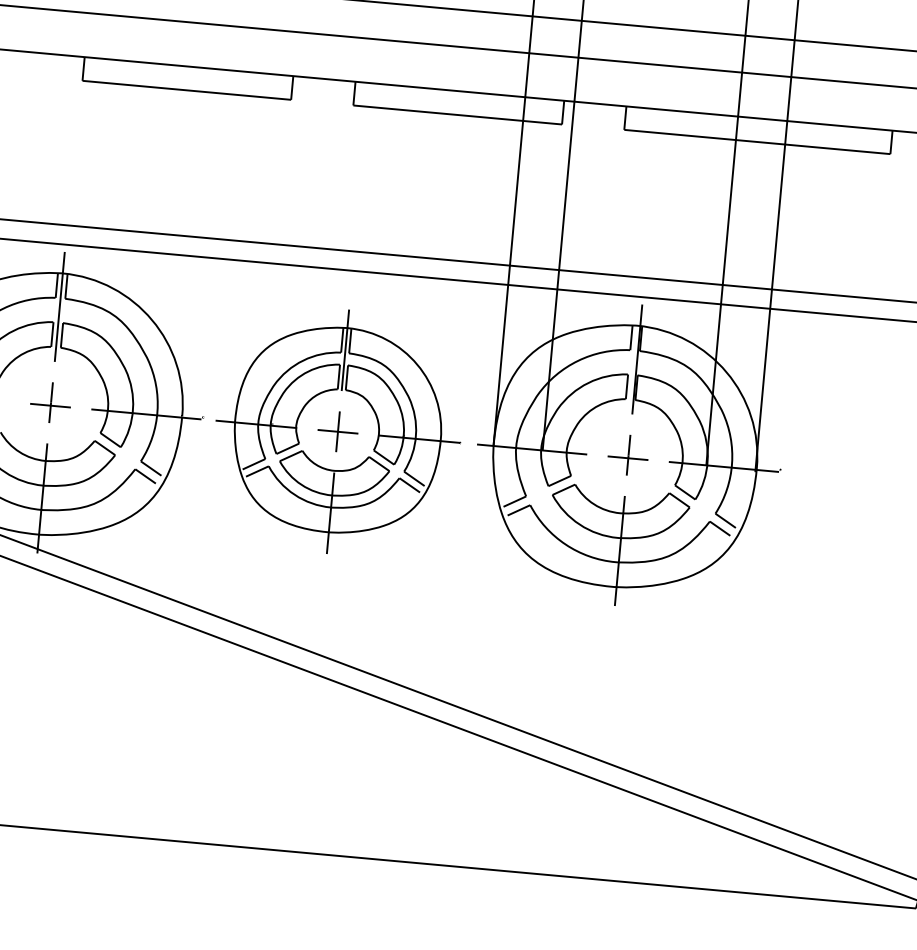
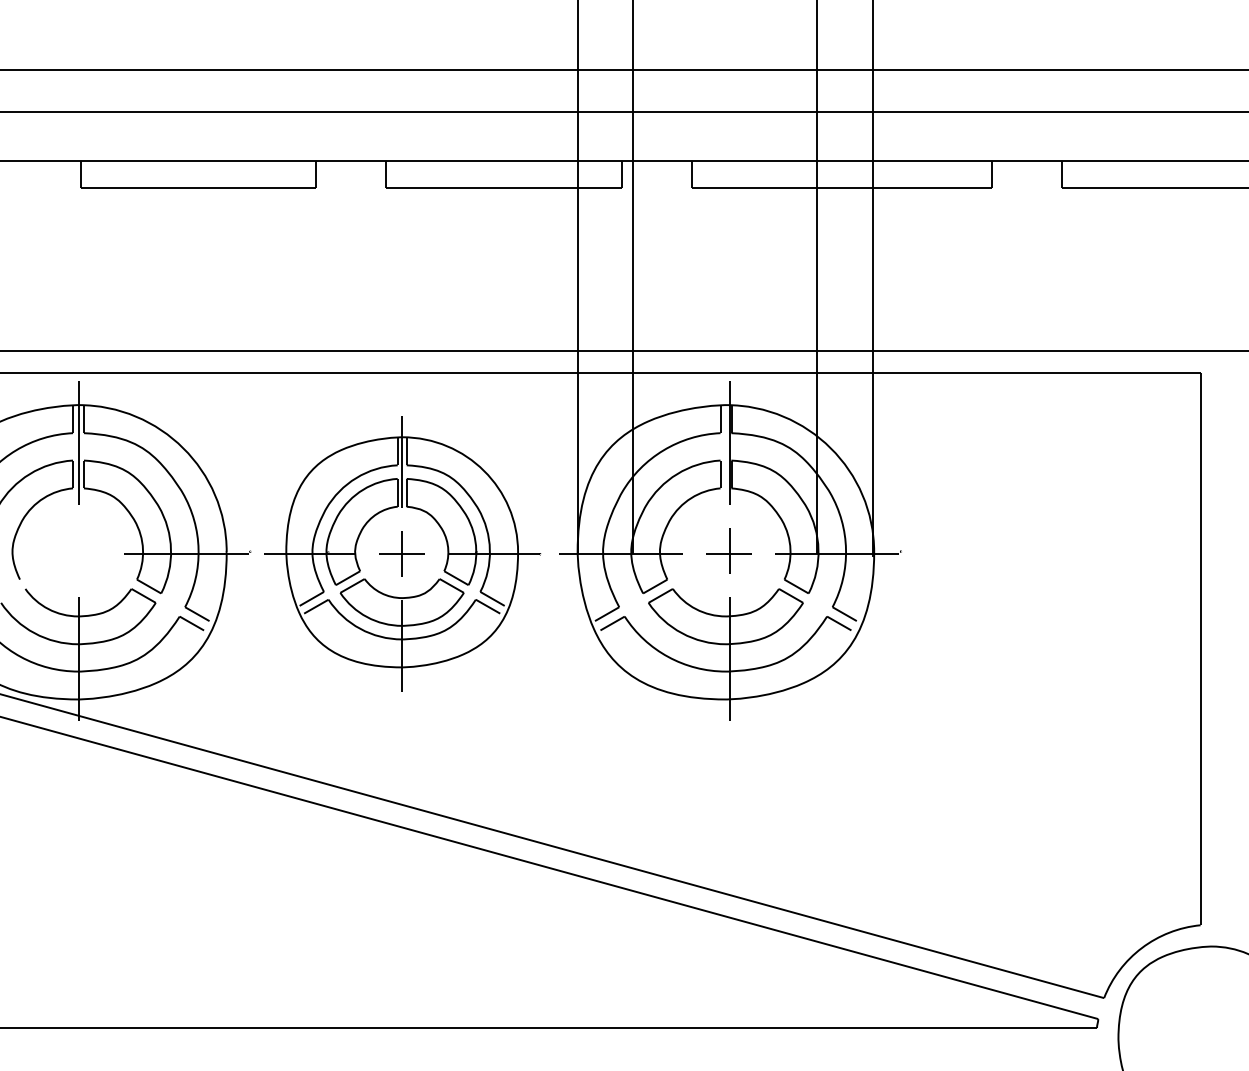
part: (49, 402) -> (77, 550), removed

